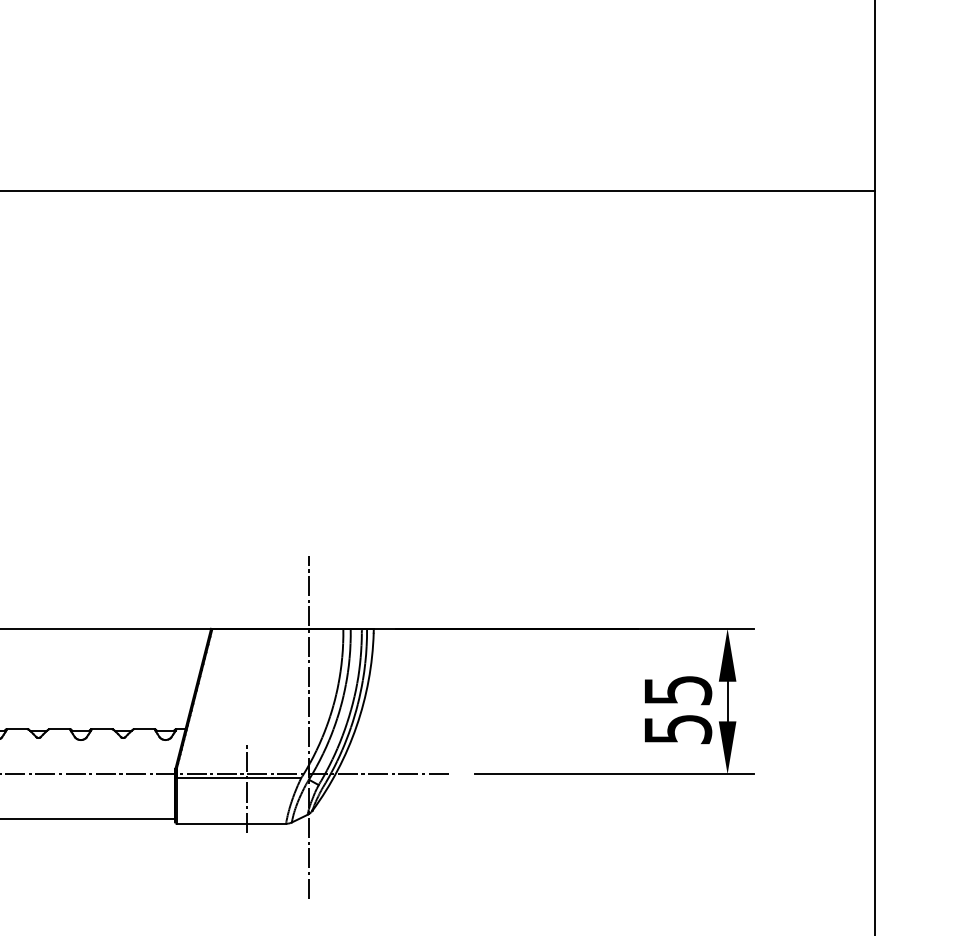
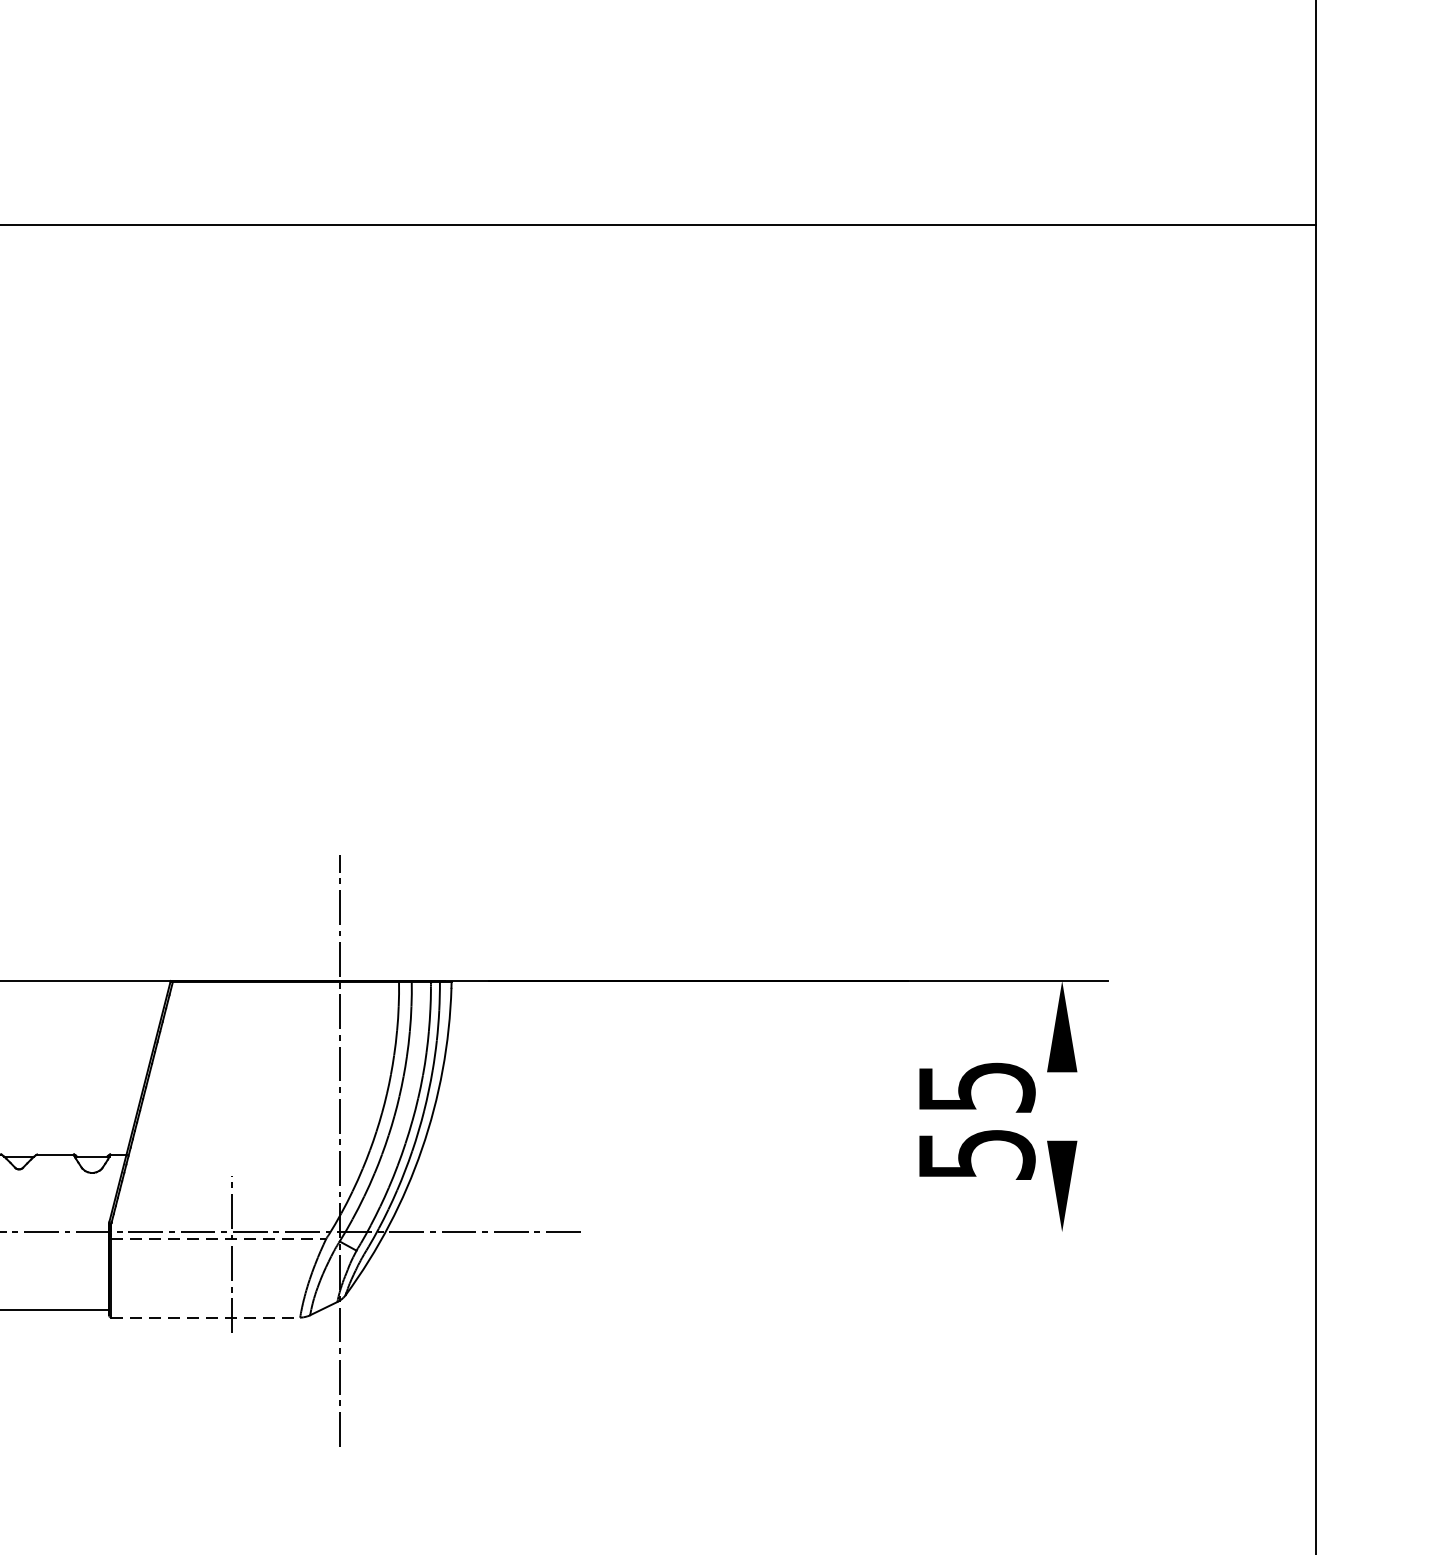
line: (727, 701) -> (1062, 1106), removed
line: (614, 774) -> (867, 1232), removed
line: (239, 778) -> (219, 1239), solid -> dashed
line: (231, 823) -> (205, 1316), solid -> dashed

